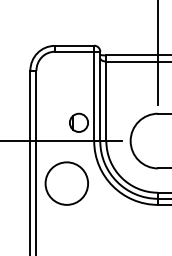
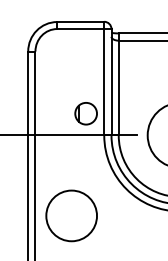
circle: (66, 183) -> (71, 215), moved

